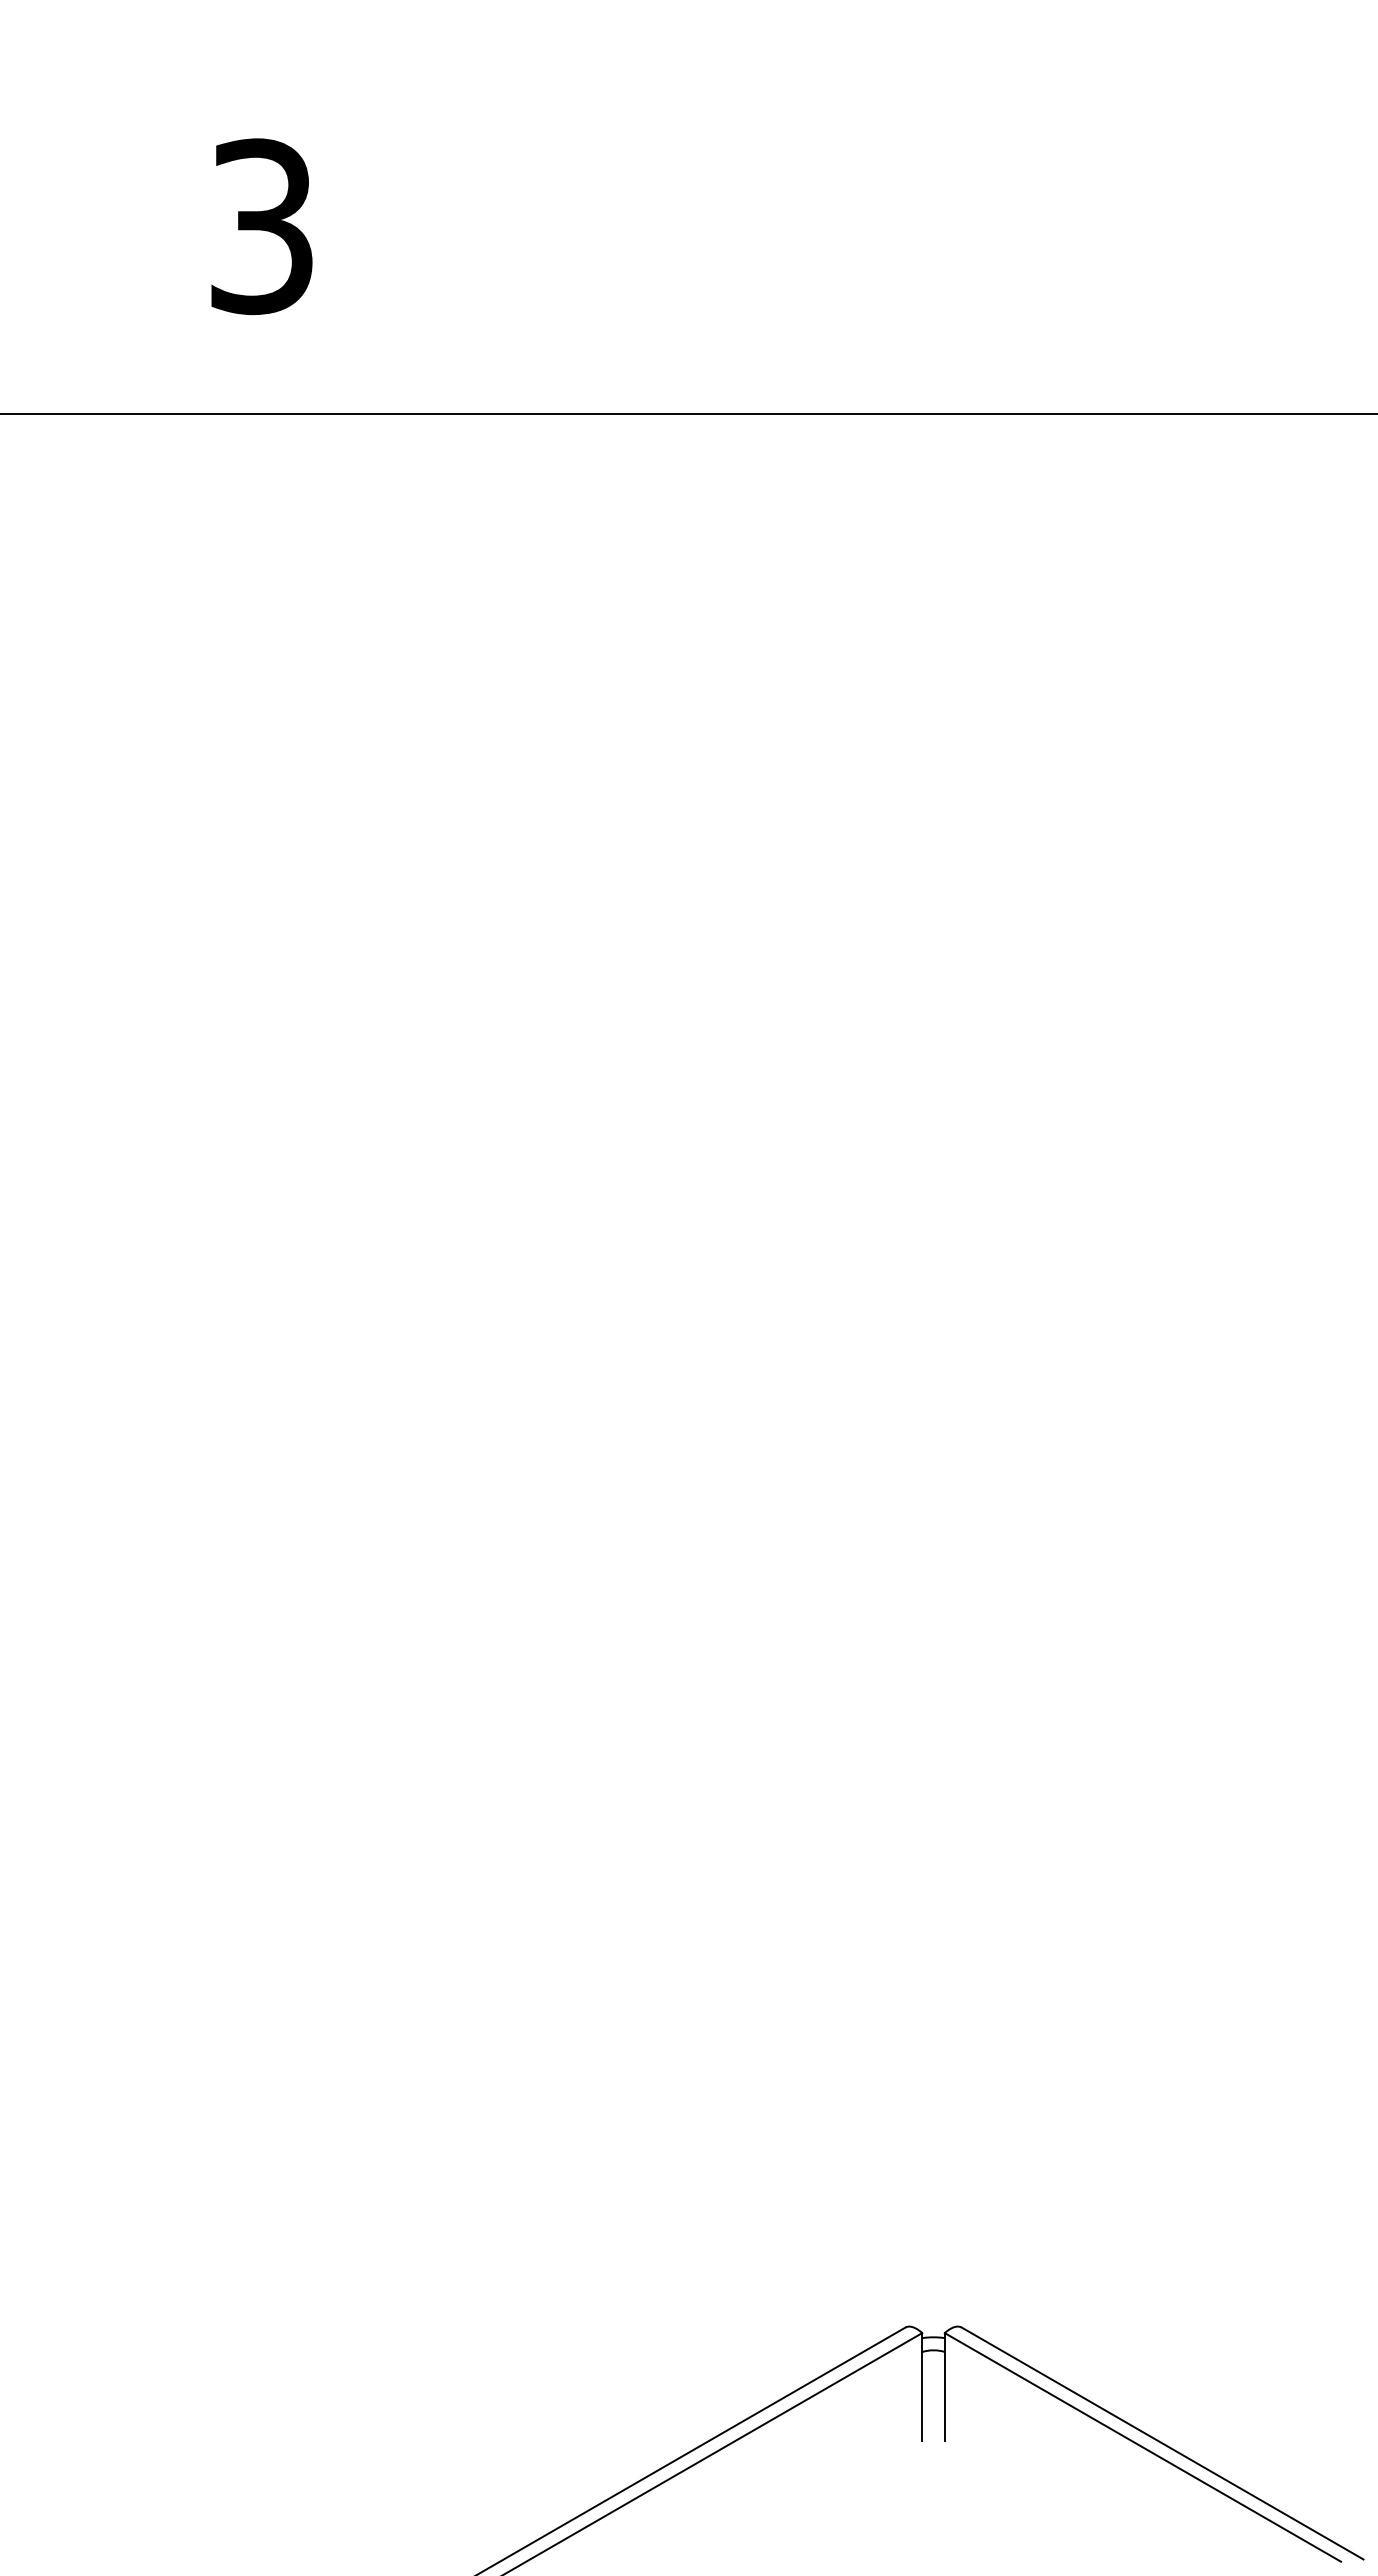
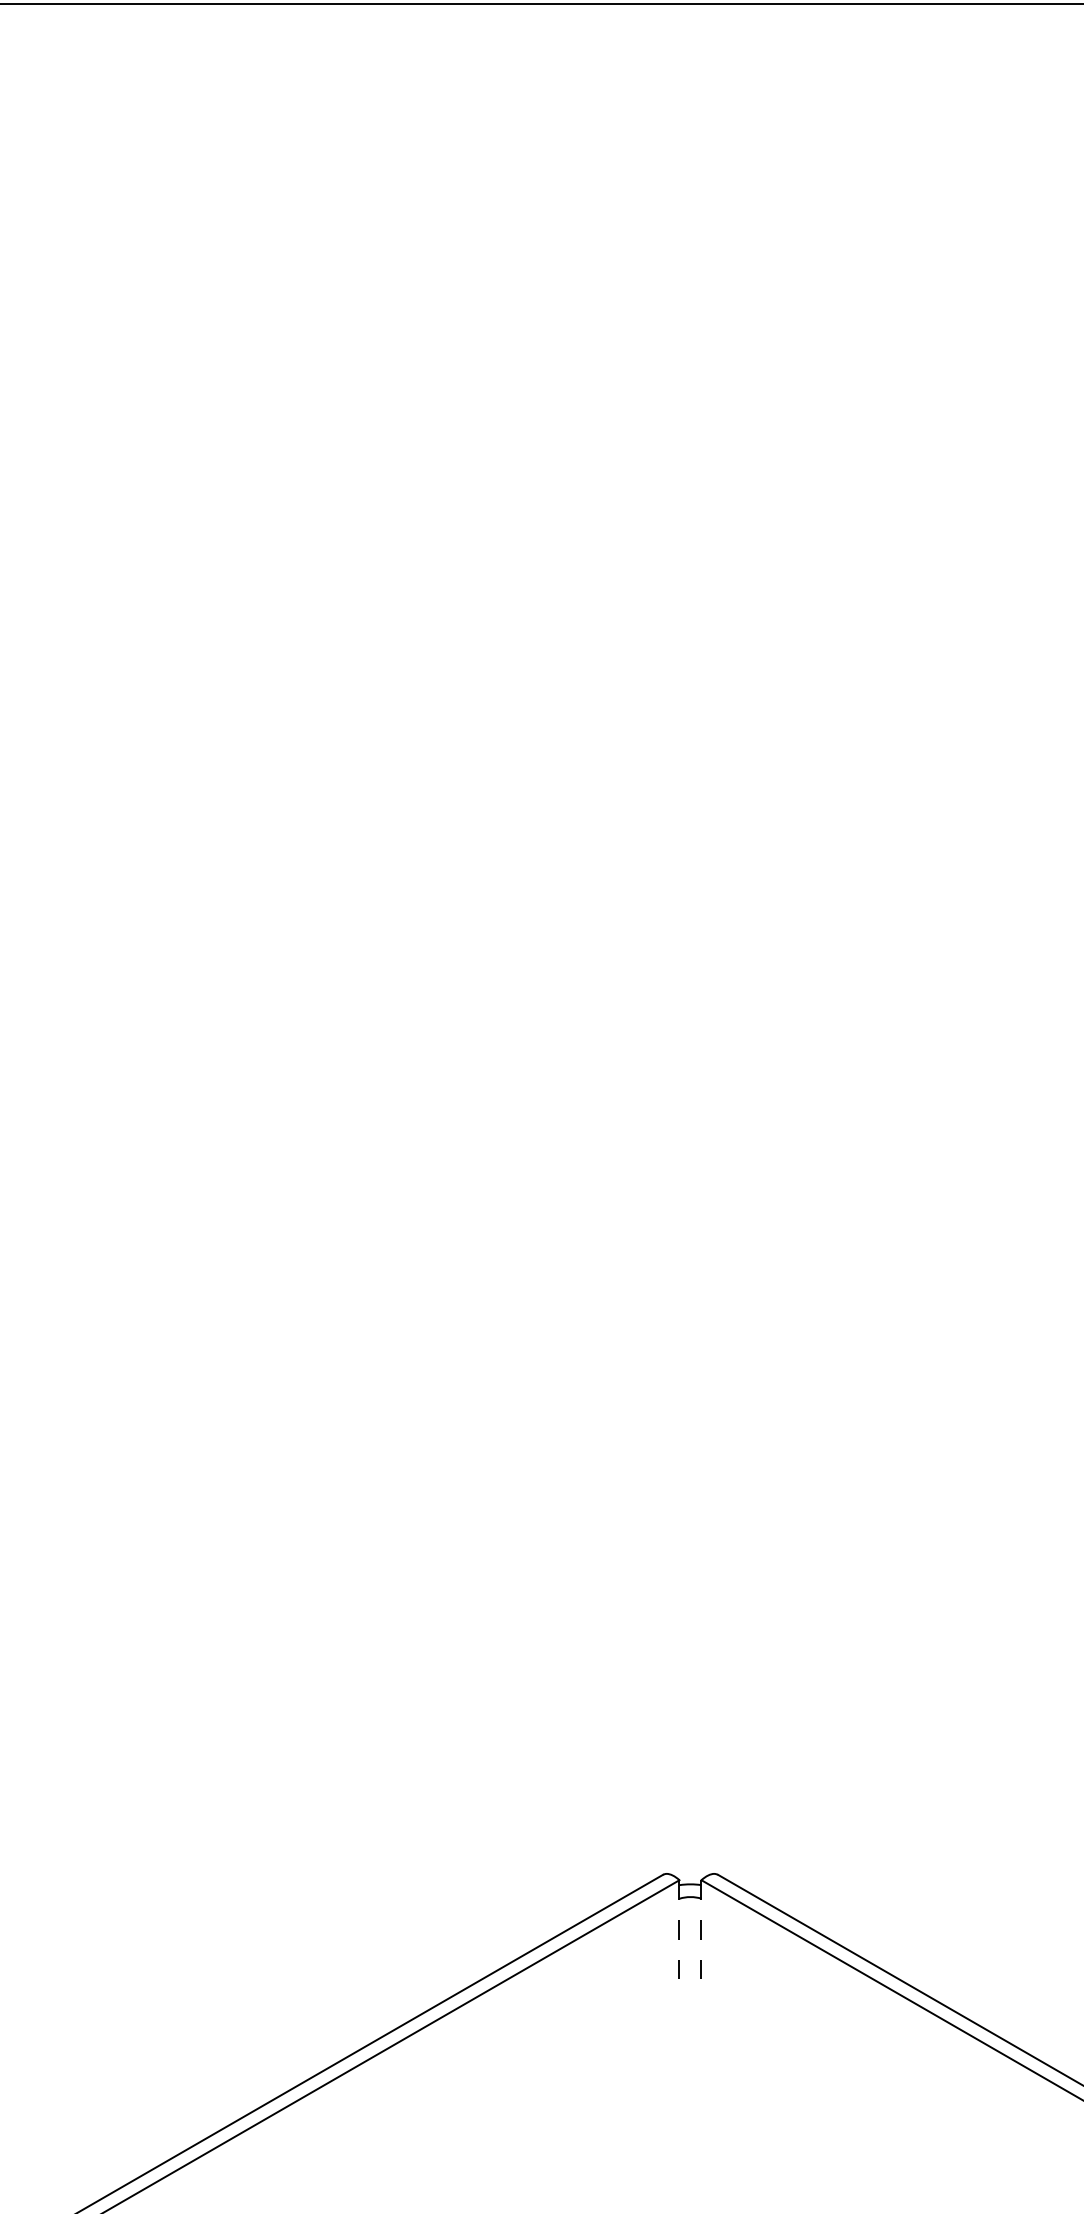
line: (922, 2387) -> (679, 1933), solid -> dashed
line: (944, 2387) -> (701, 1933), solid -> dashed

